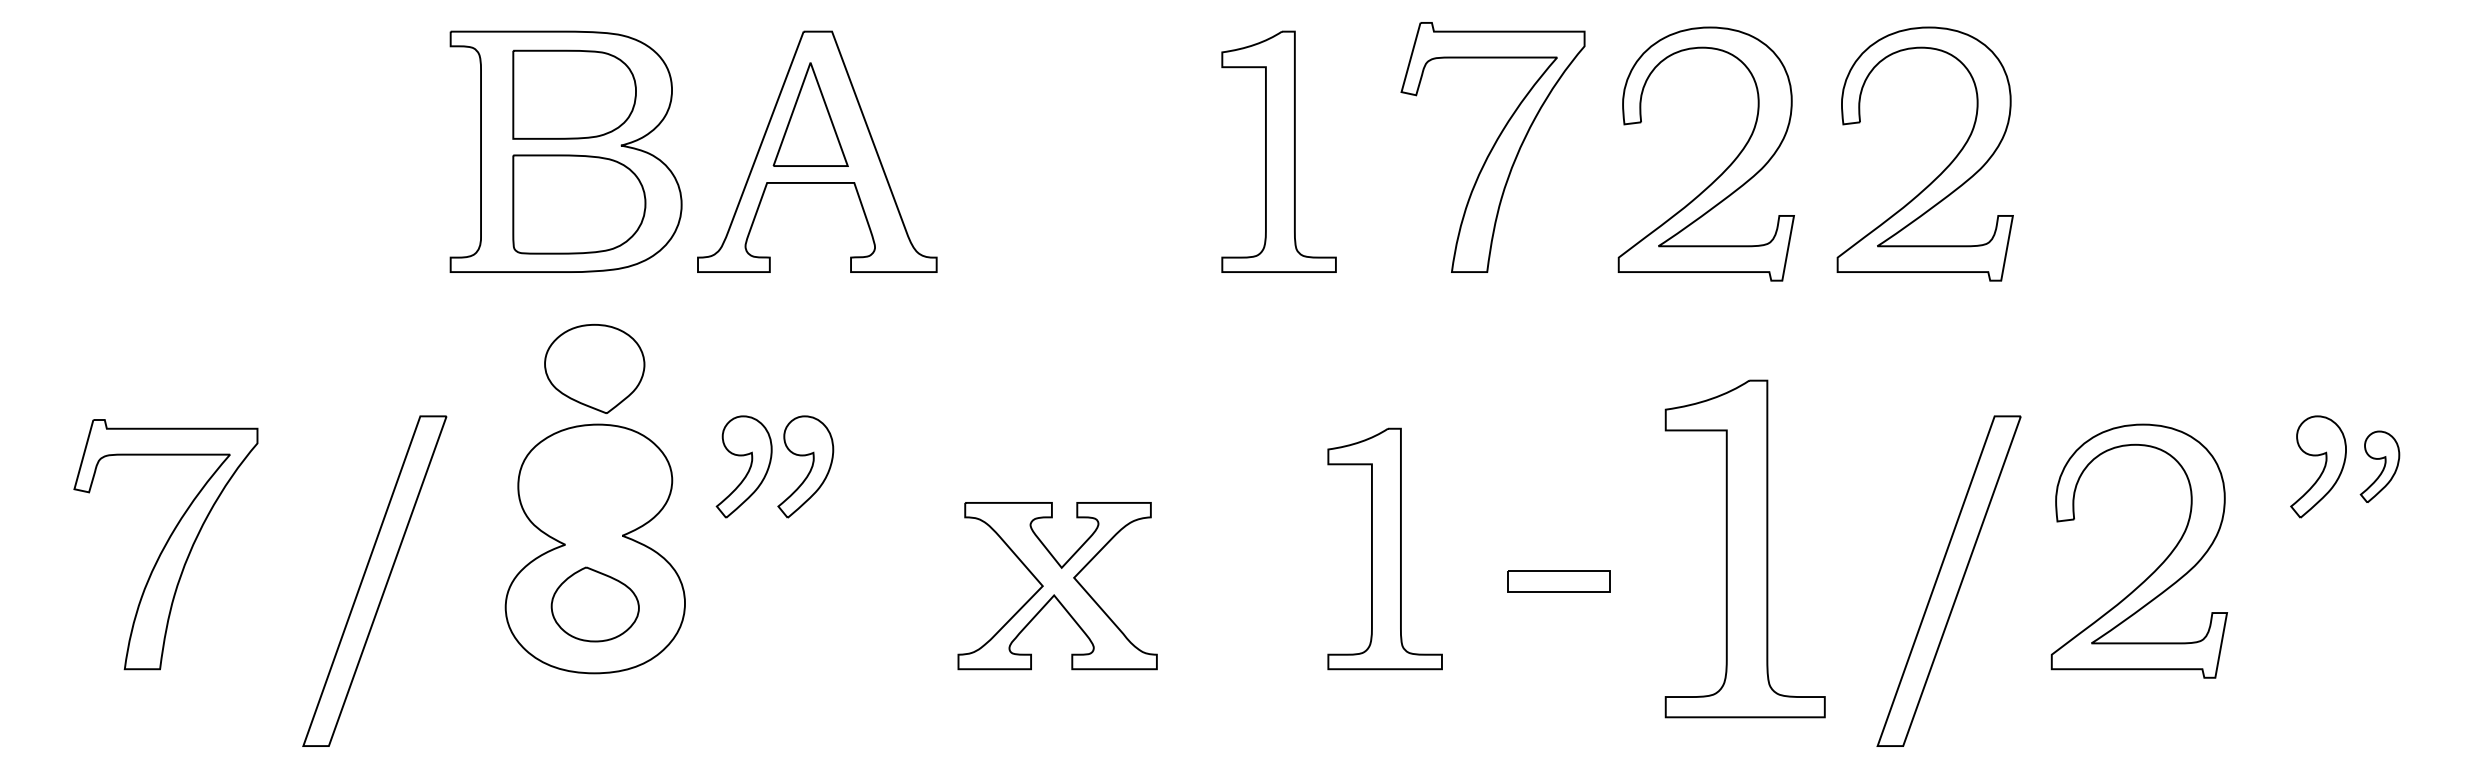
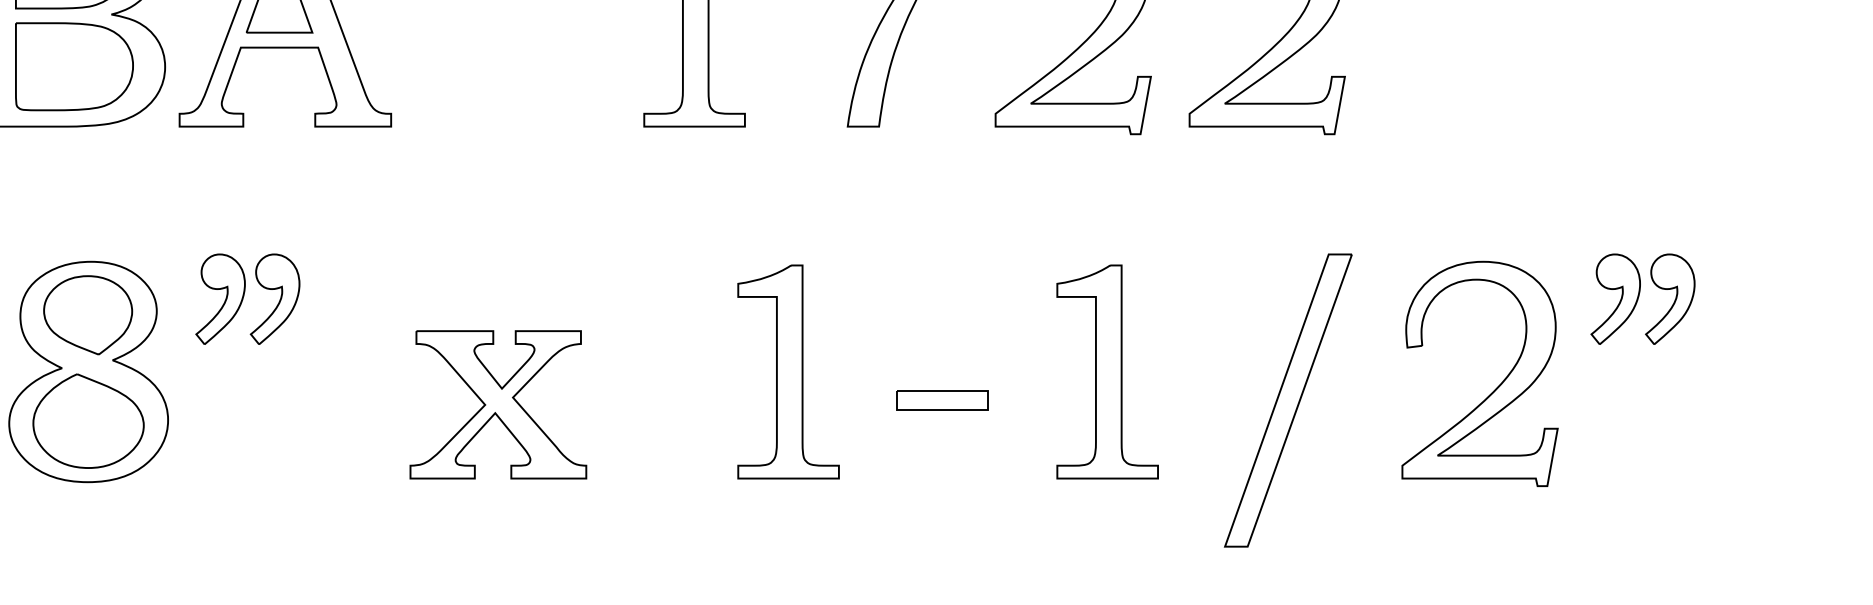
part: (594, 369) -> (87, 315), moved
part: (2379, 466) -> (1669, 298), size x1.43
part: (1744, 548) -> (1107, 371), size x0.71
part: (2157, 567) -> (1496, 388), moved
part: (595, 604) -> (88, 421), size x1.43

